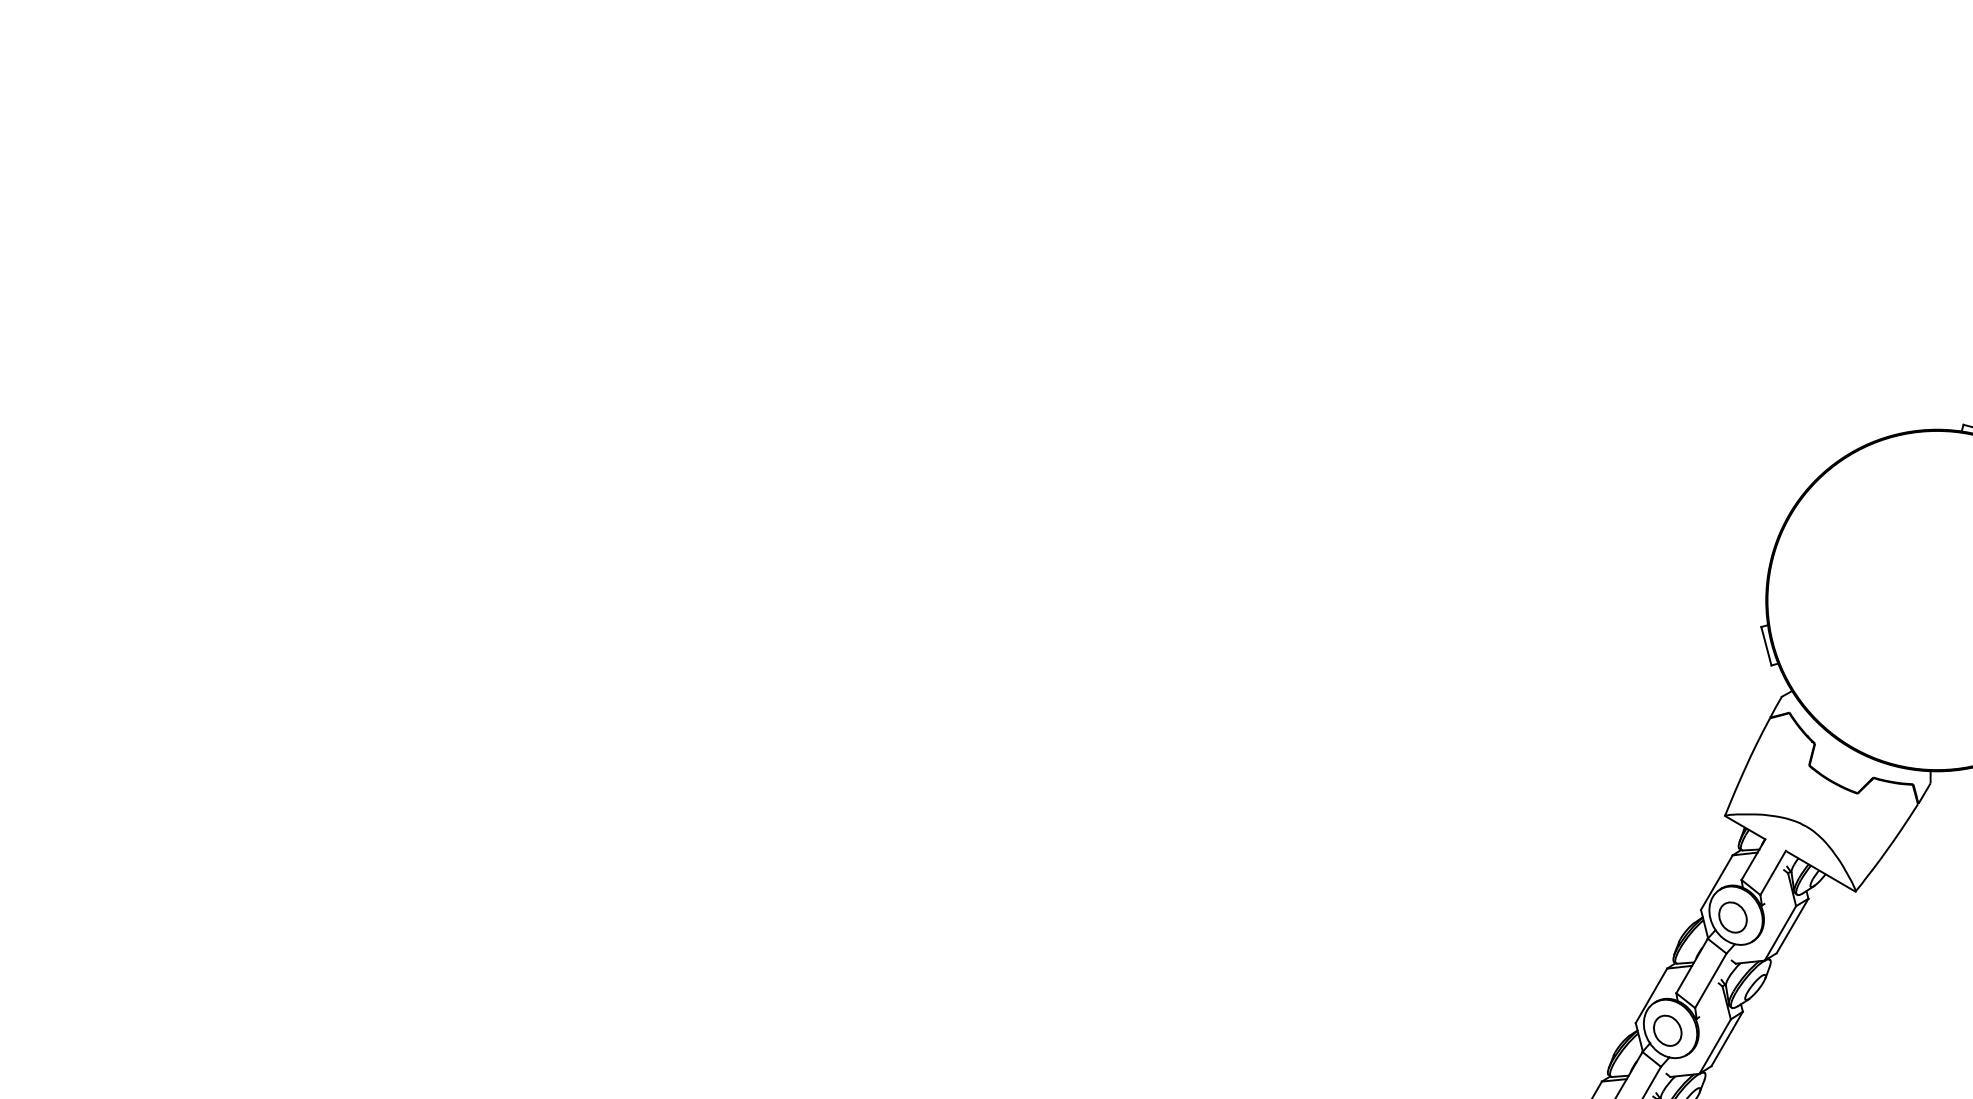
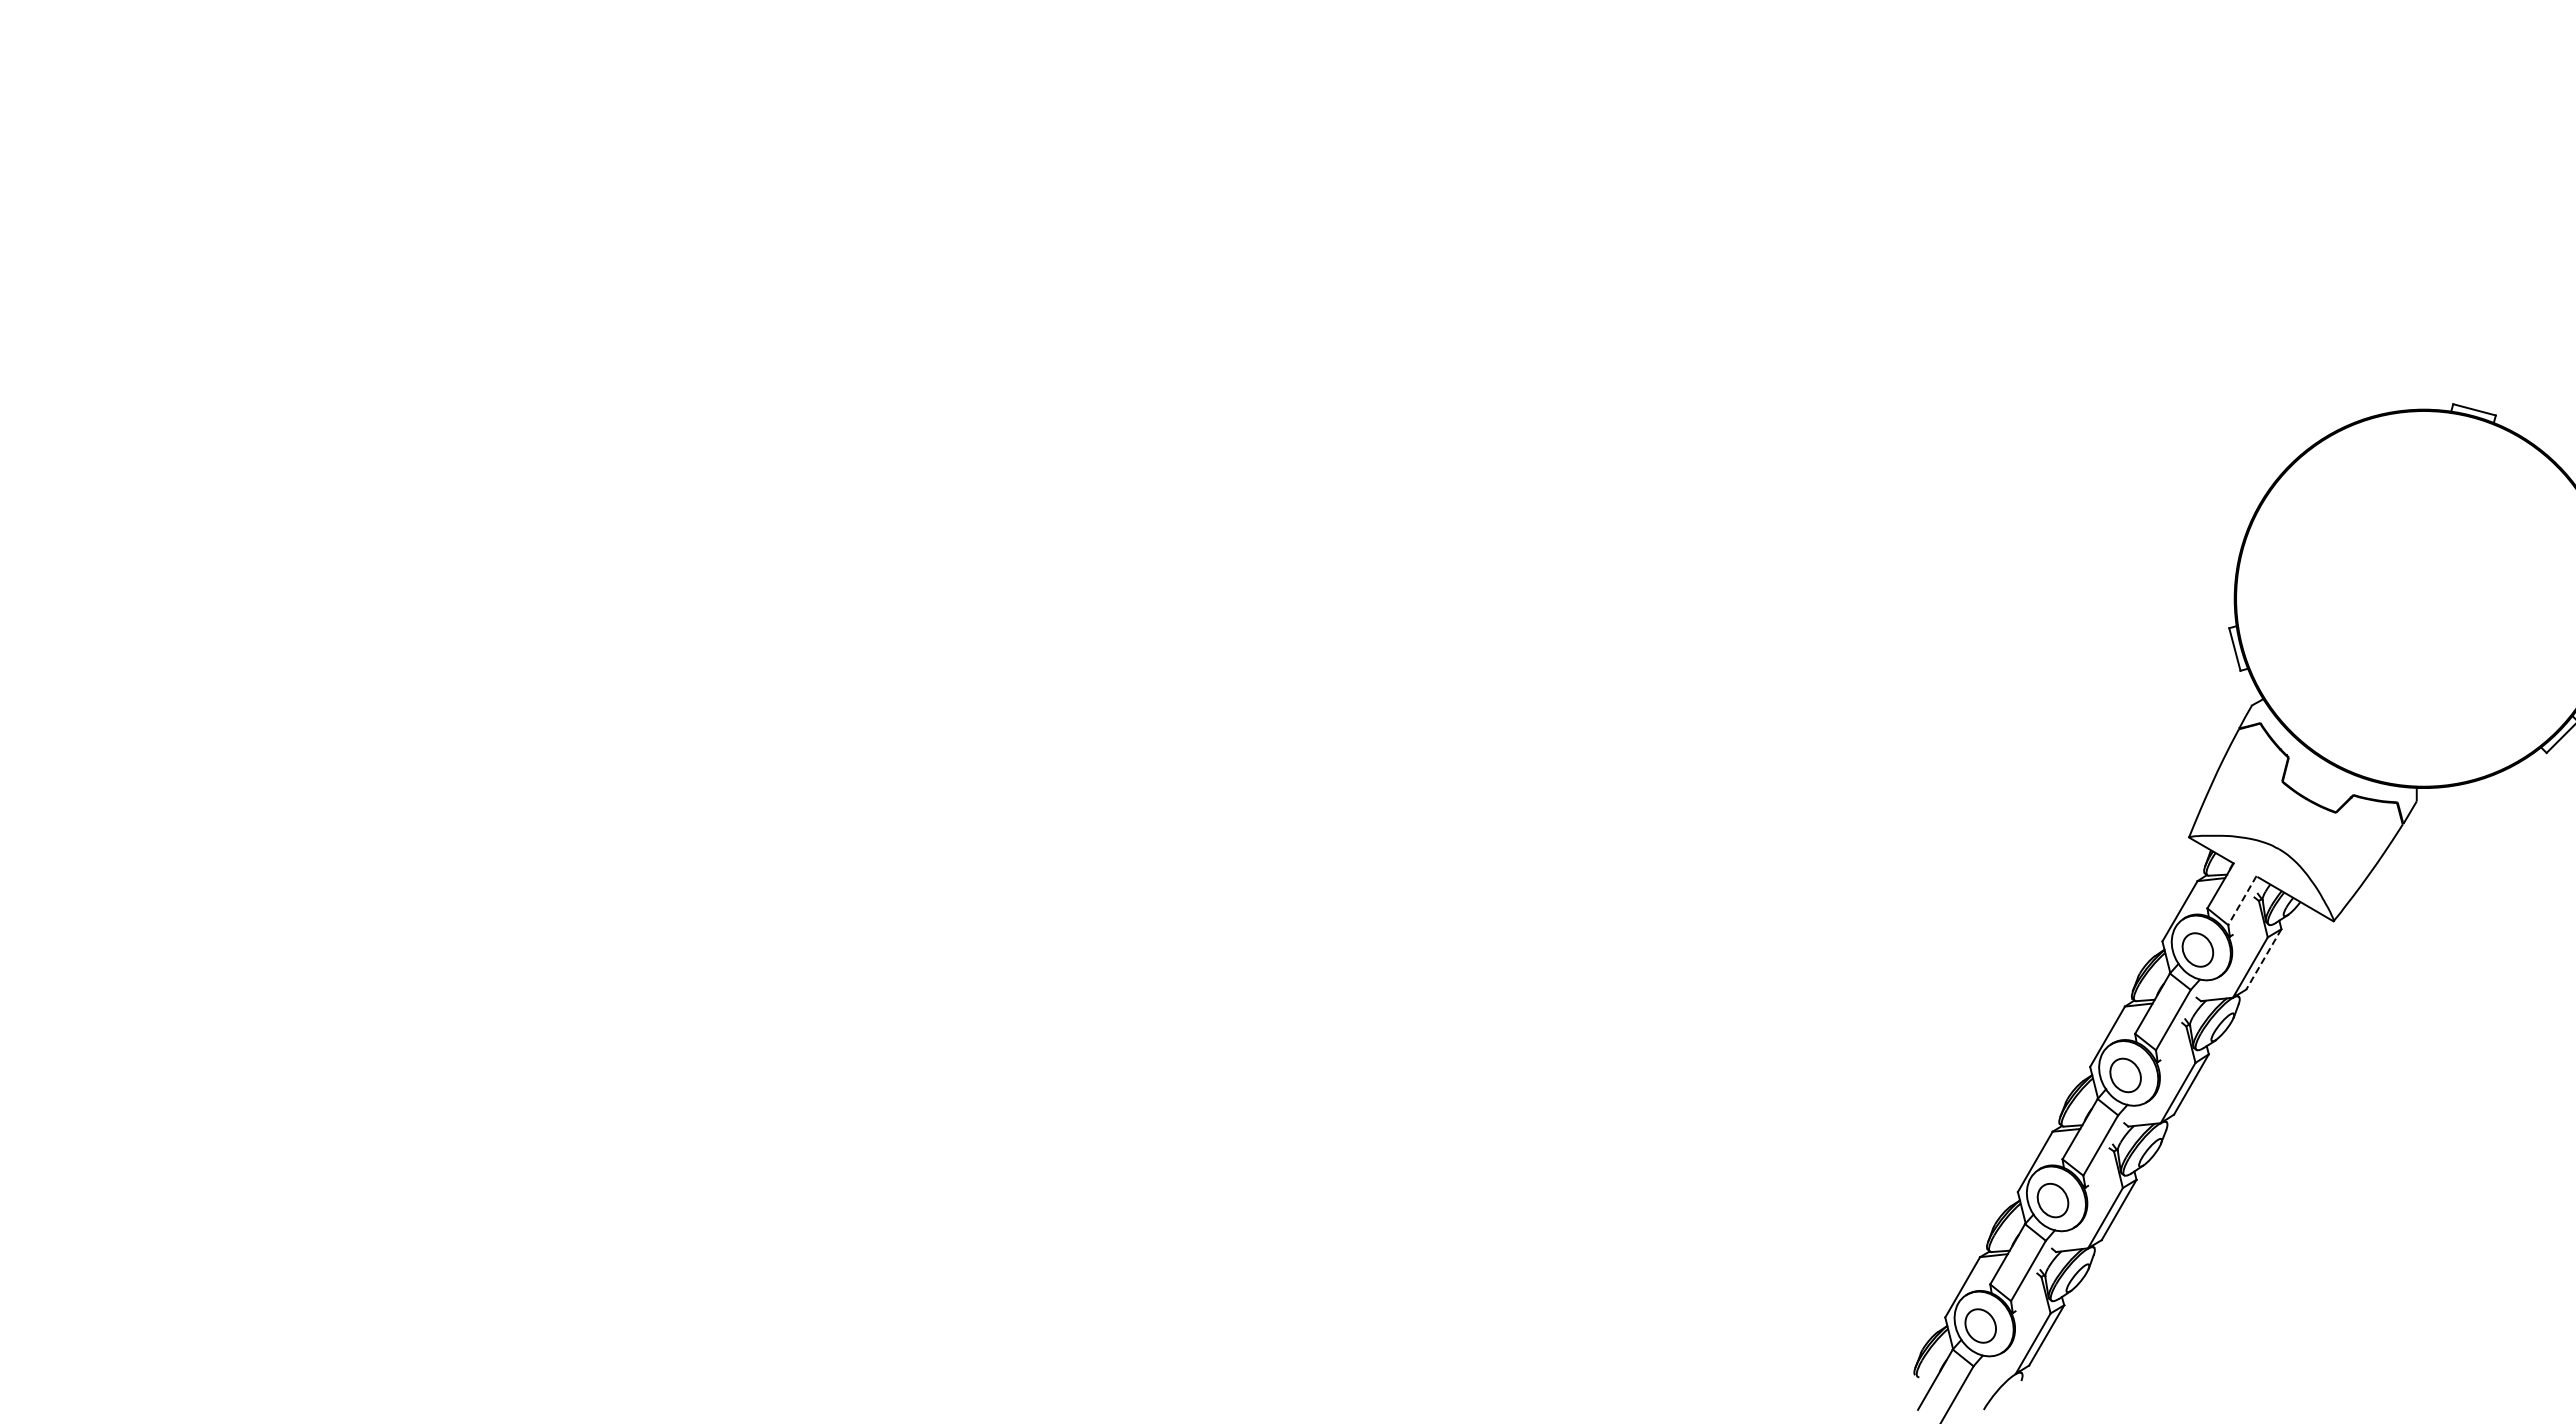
line: (1773, 873) -> (2242, 901), solid -> dashed
line: (1792, 926) -> (2263, 959), solid -> dashed

